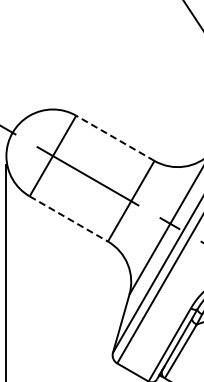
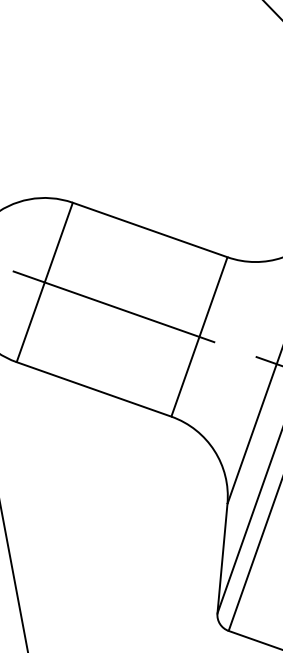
line: (114, 138) -> (148, 230), dashed -> solid
line: (69, 219) -> (95, 390), dashed -> solid

